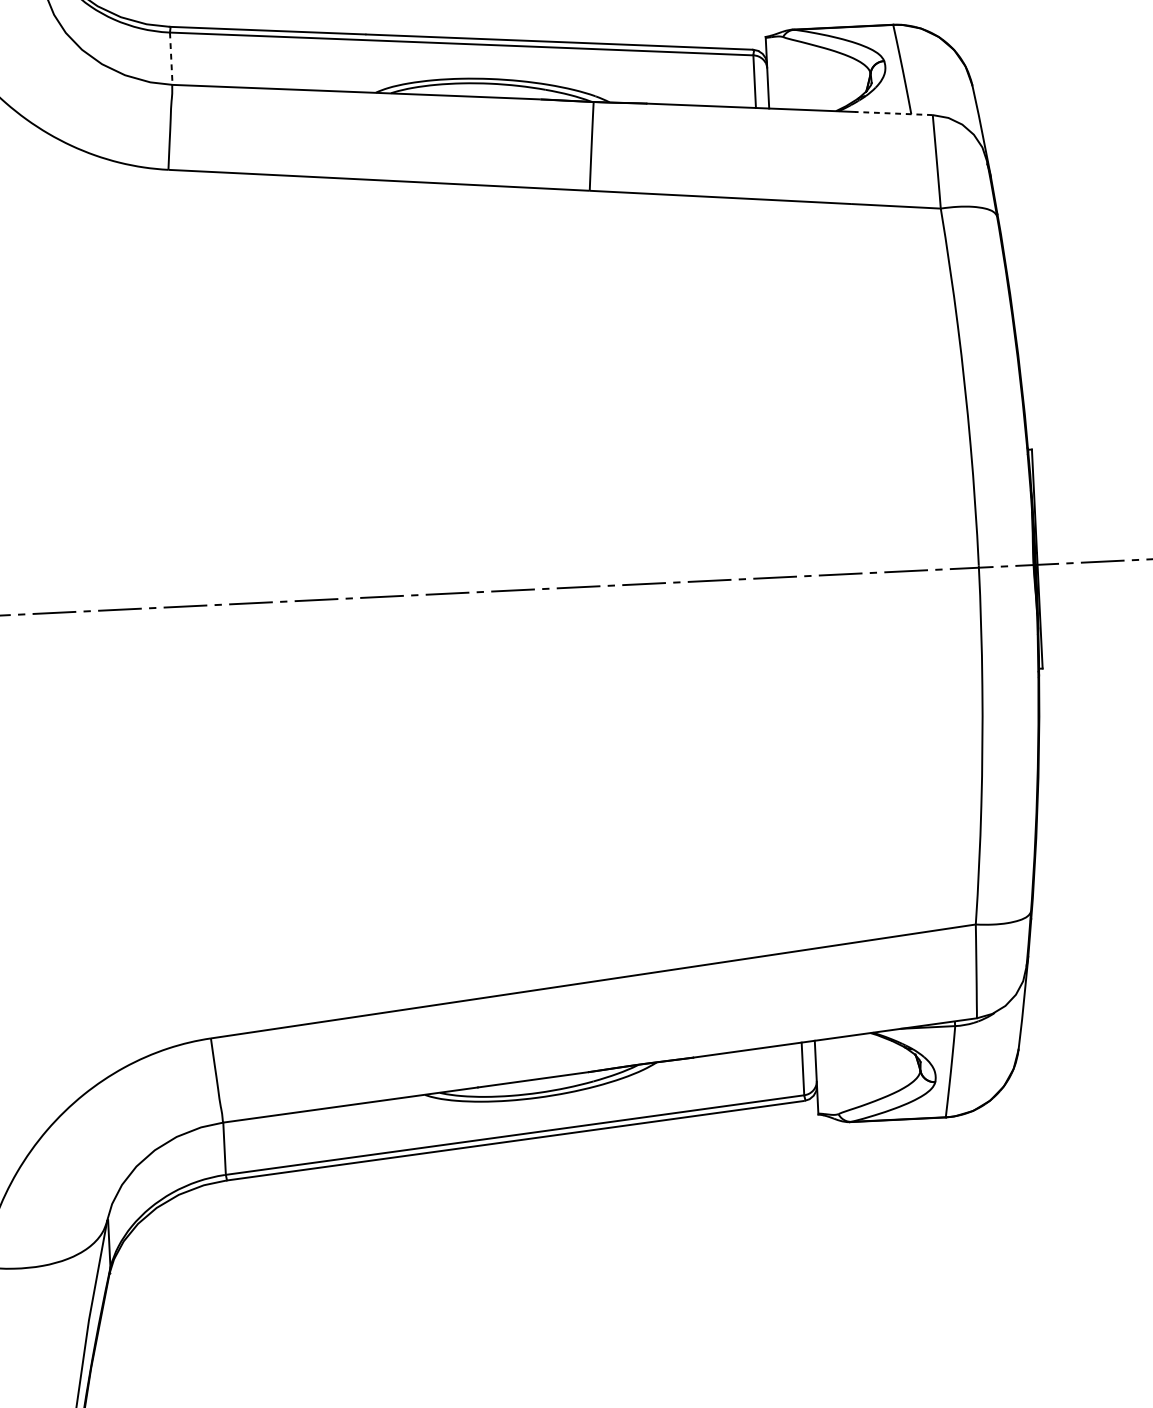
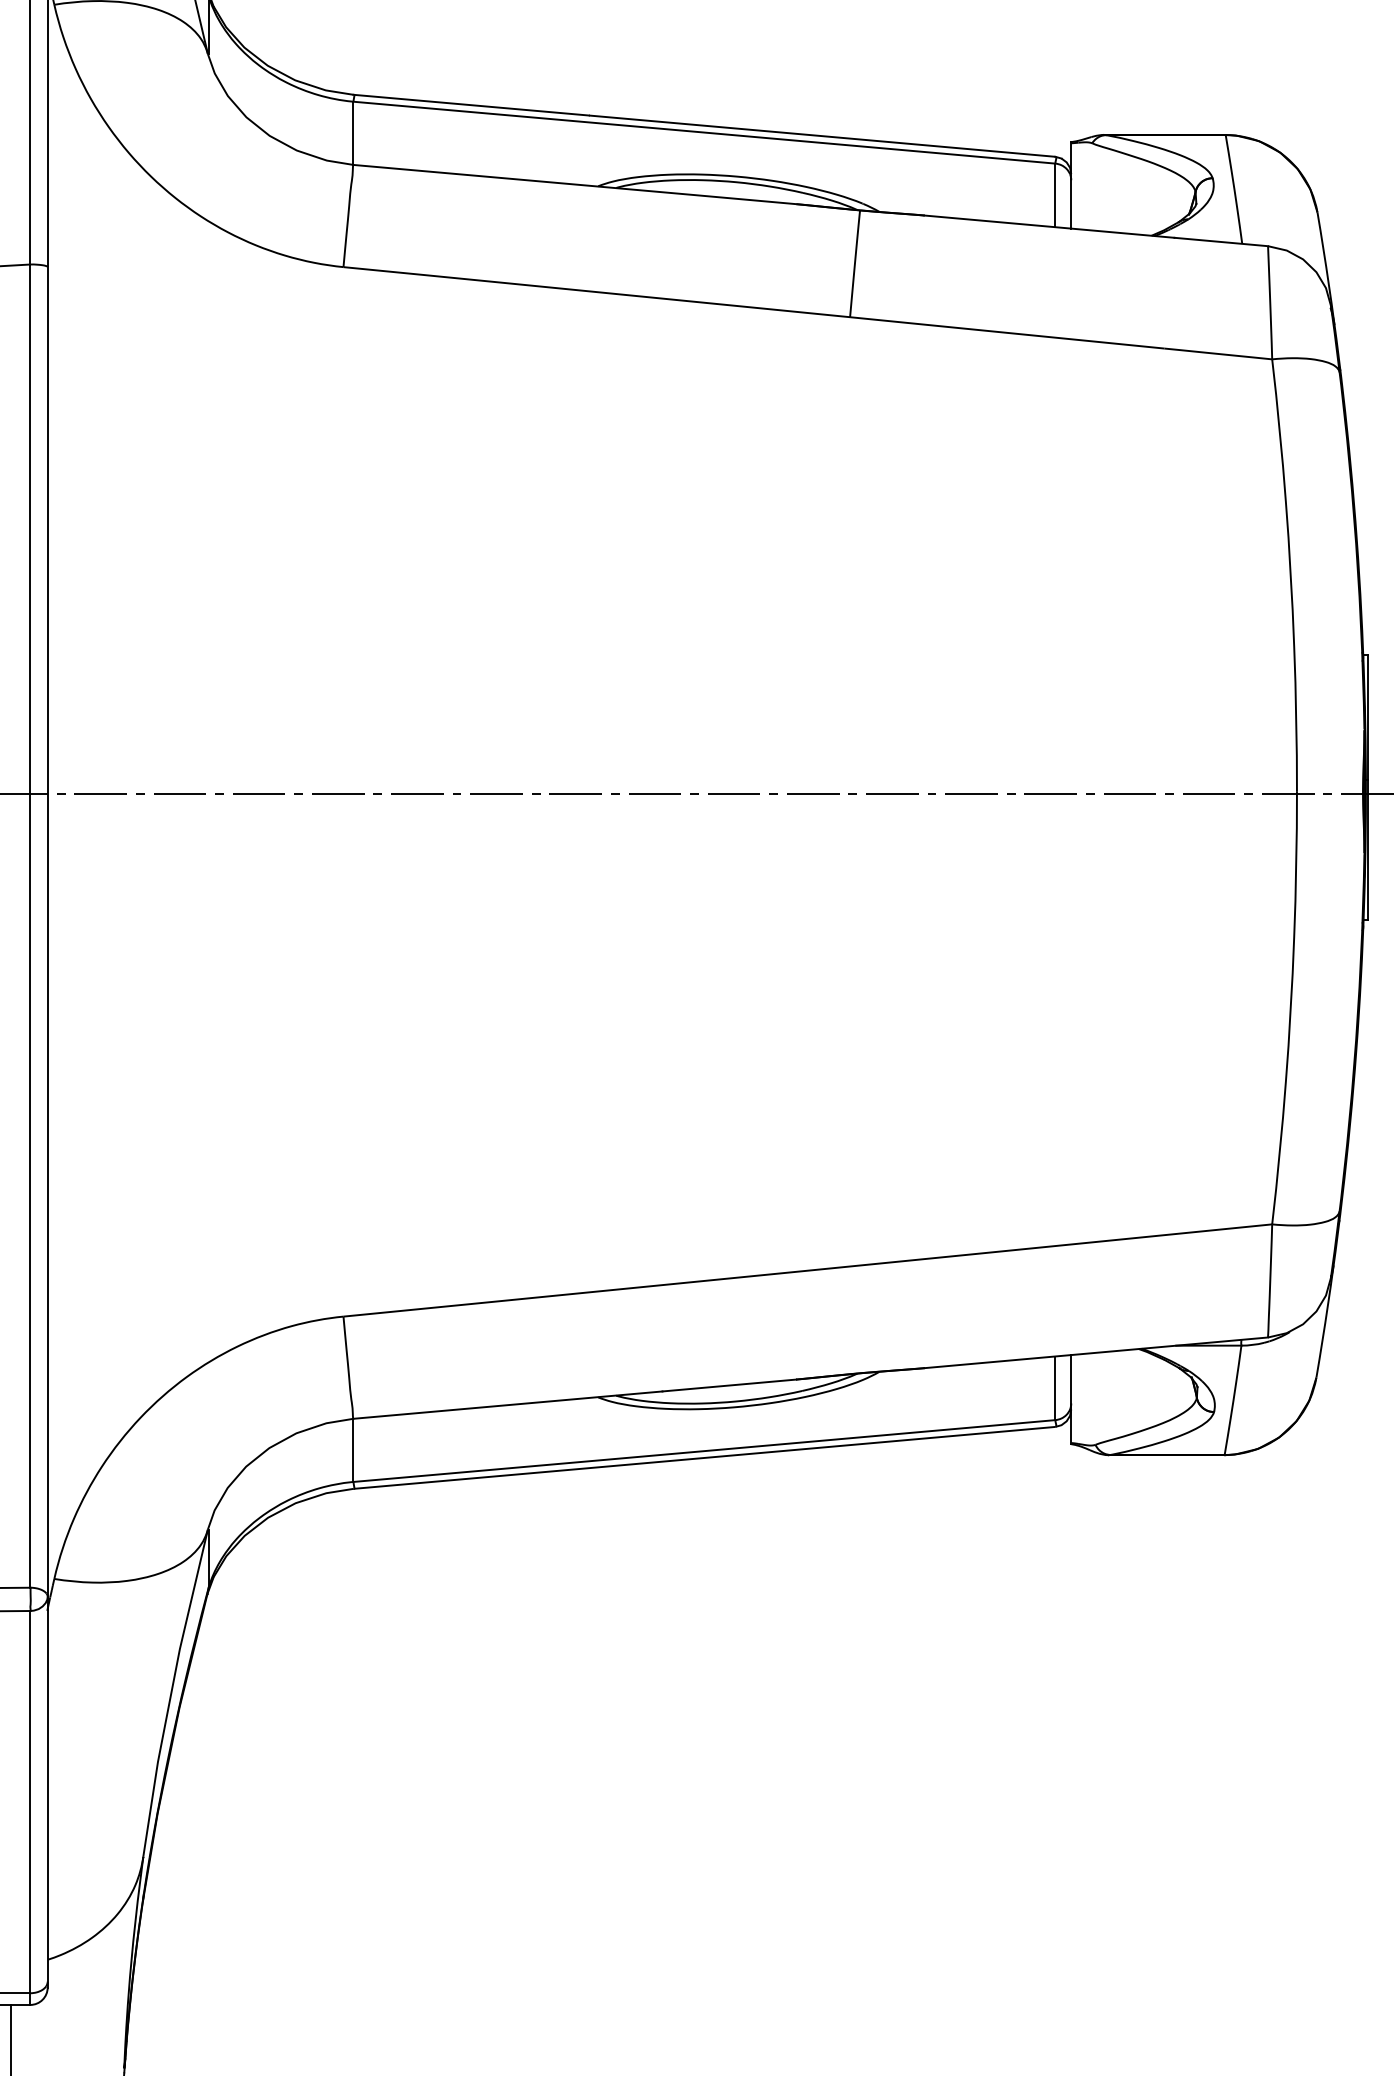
line: (171, 58) -> (353, 133), dashed -> solid
line: (894, 113) -> (1221, 242), dashed -> solid

